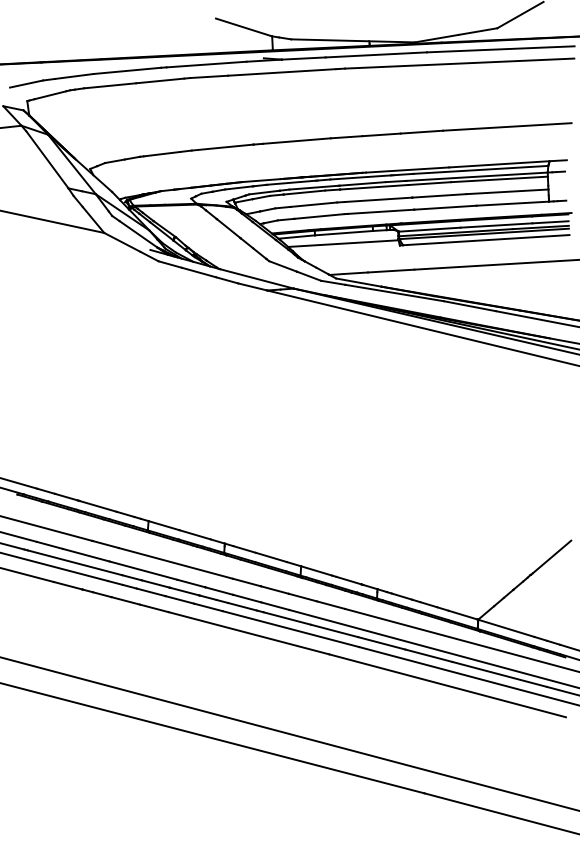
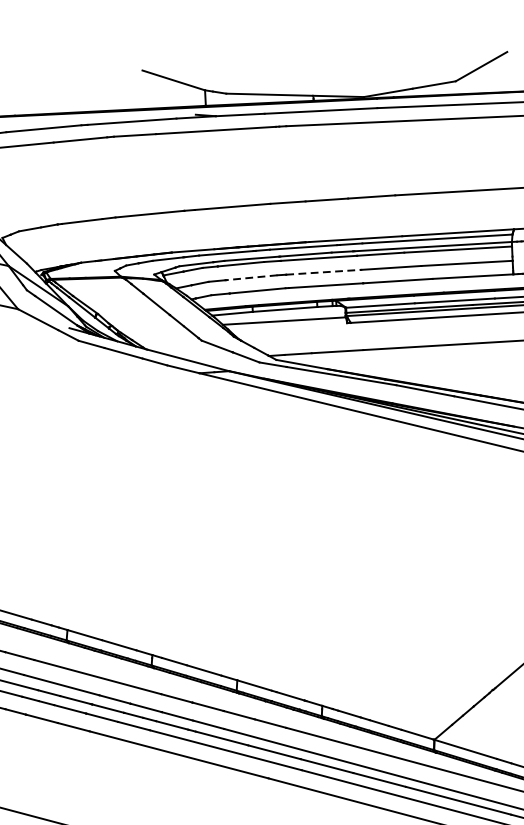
line: (378, 199) -> (323, 271), solid -> dashed
line: (313, 204) -> (251, 277), solid -> dashed

